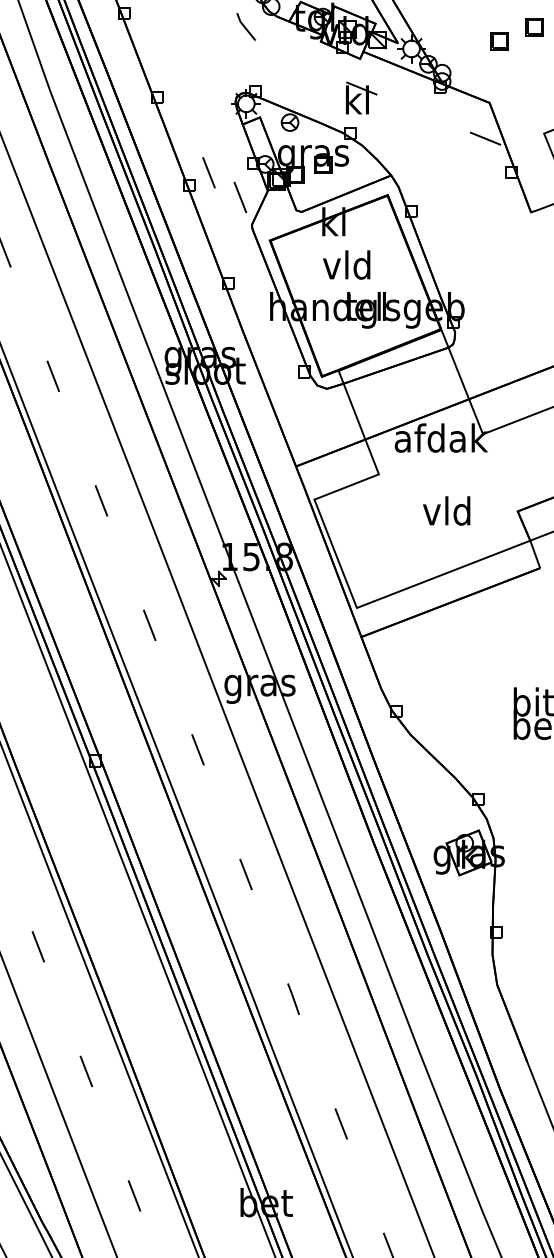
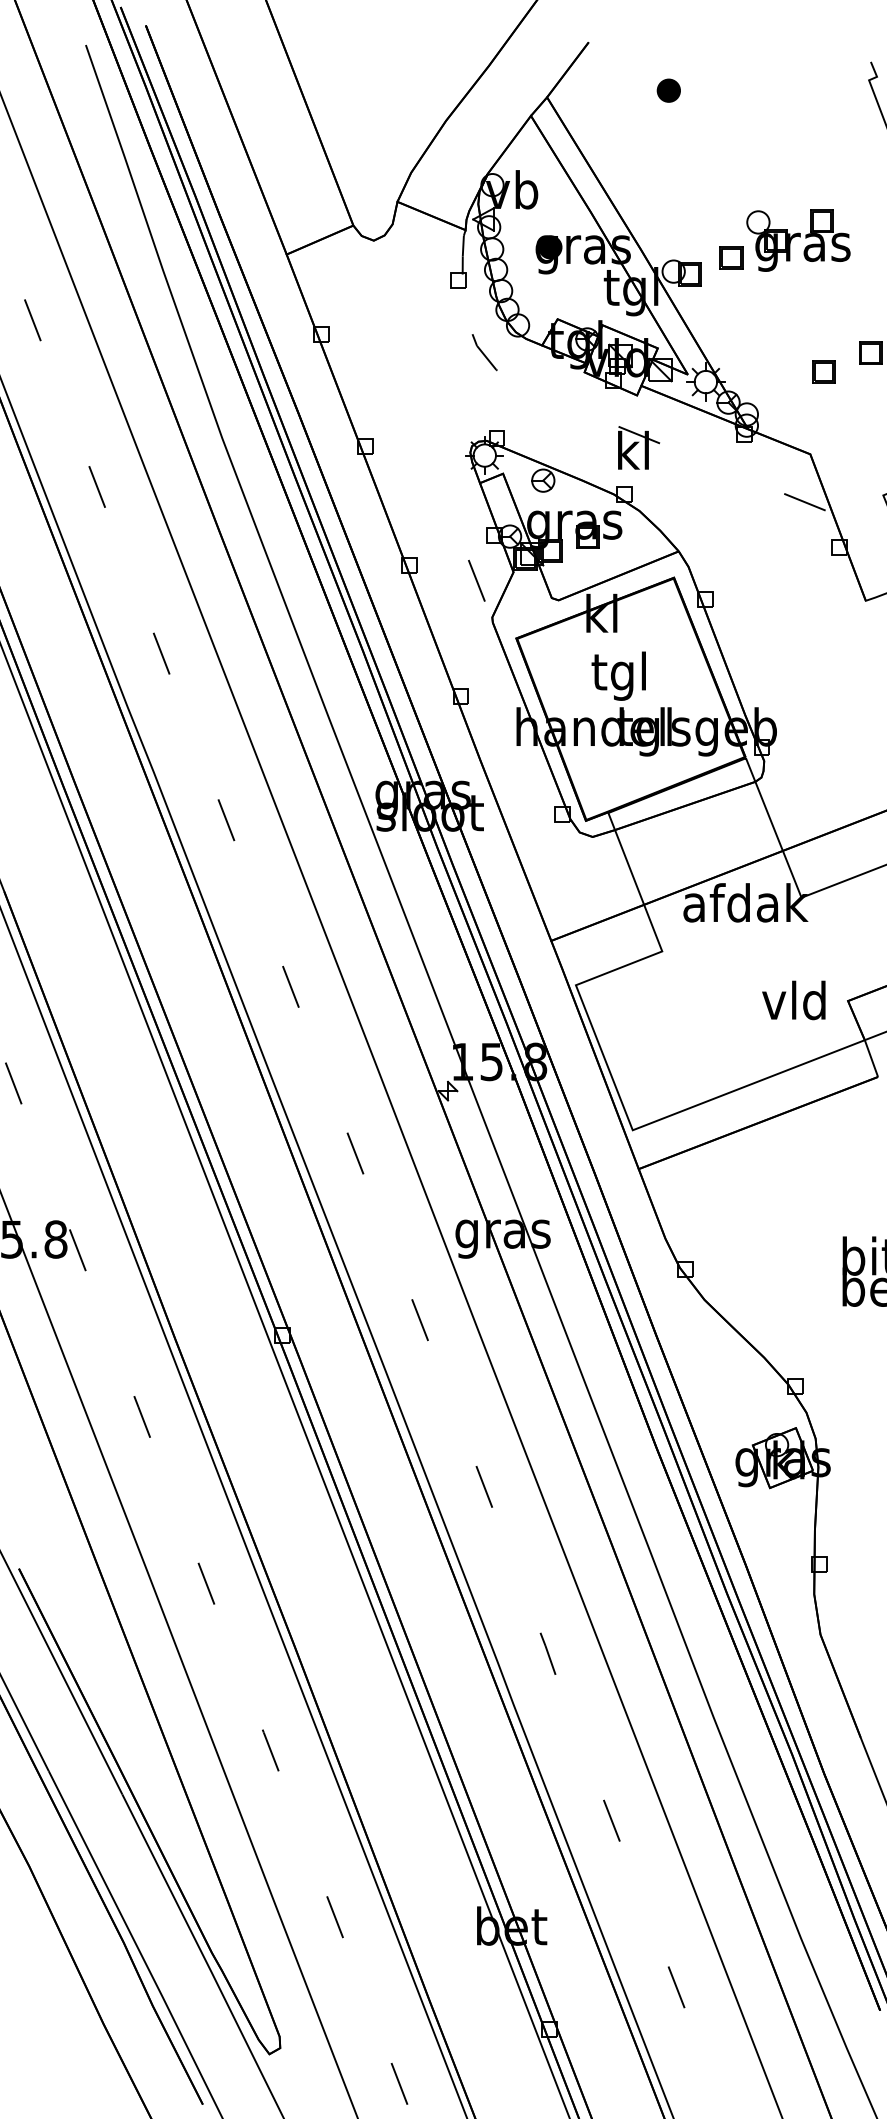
line: (208, 172) -> (434, 547), removed
text: (346, 268) -> (618, 675), vld -> tgl
text: (446, 511) -> (793, 1000), moved

